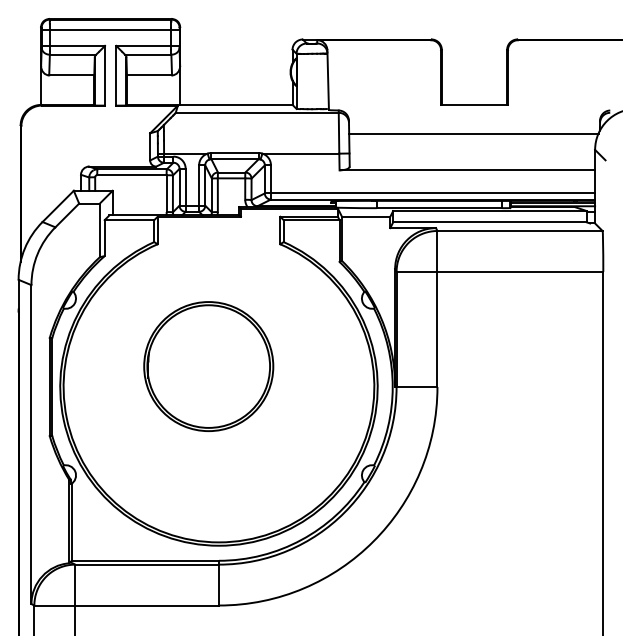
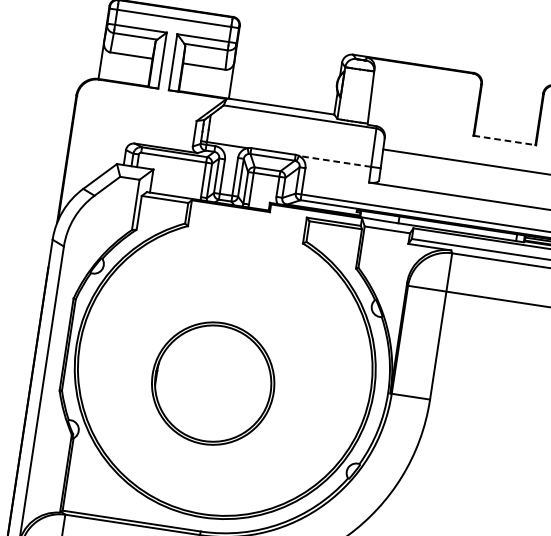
line: (475, 105) -> (505, 141), solid -> dashed
line: (300, 153) -> (334, 161), solid -> dashed
part: (208, 366) -> (212, 383), moved

